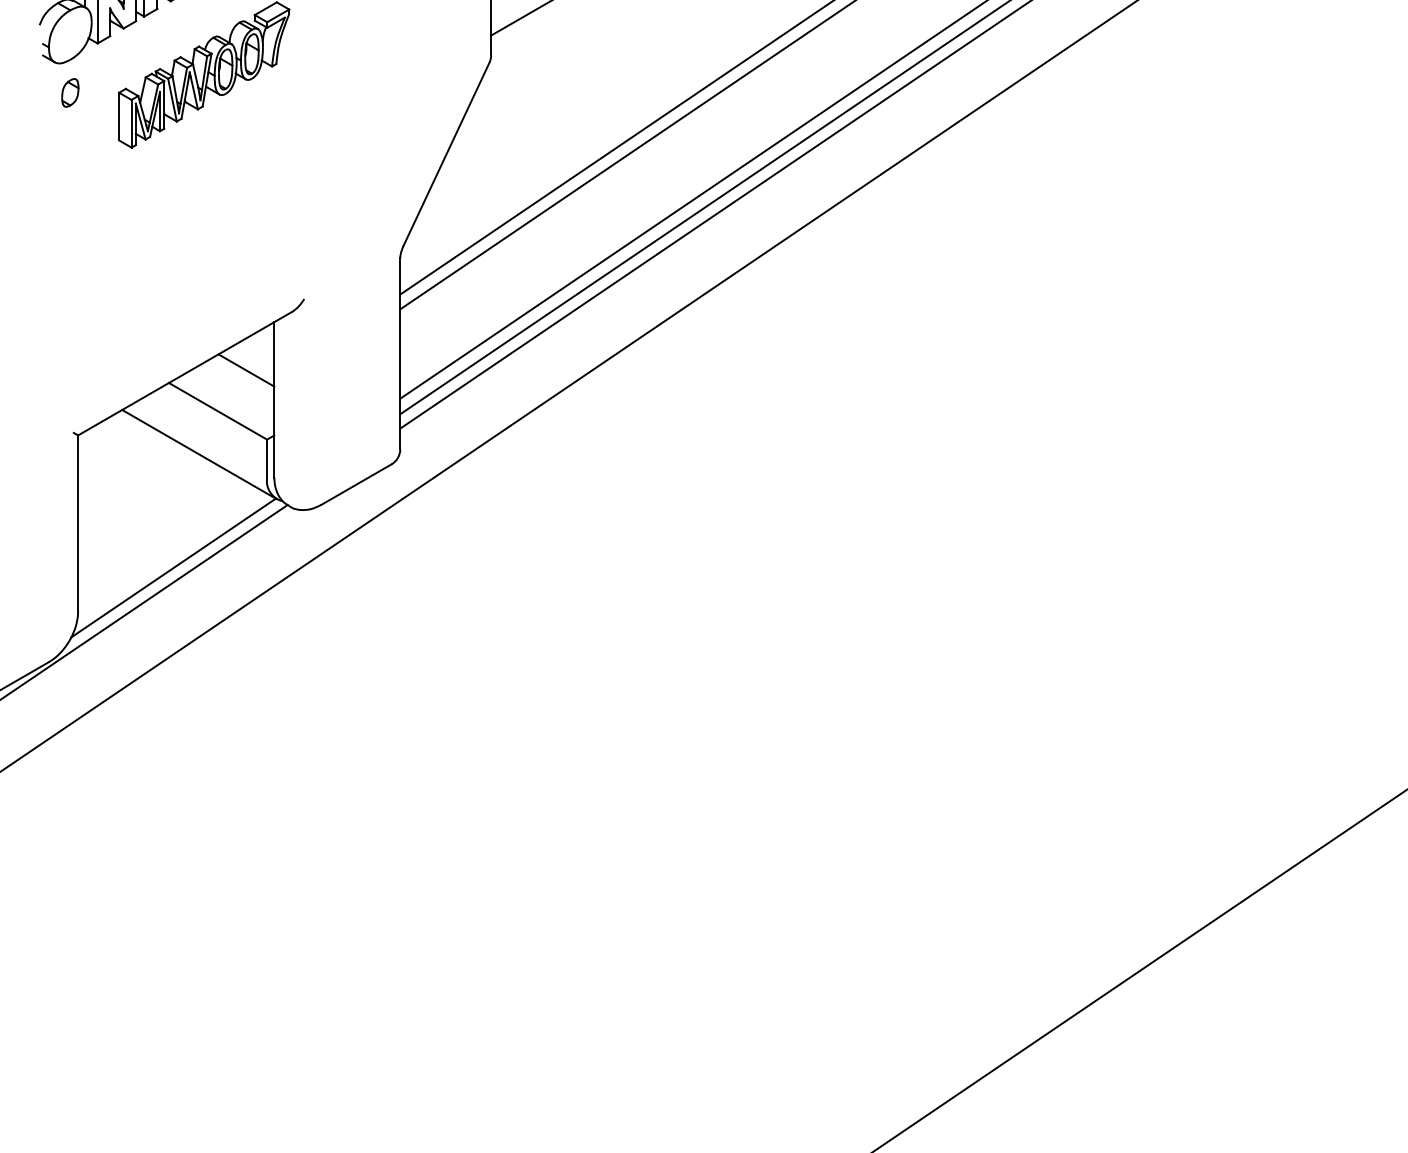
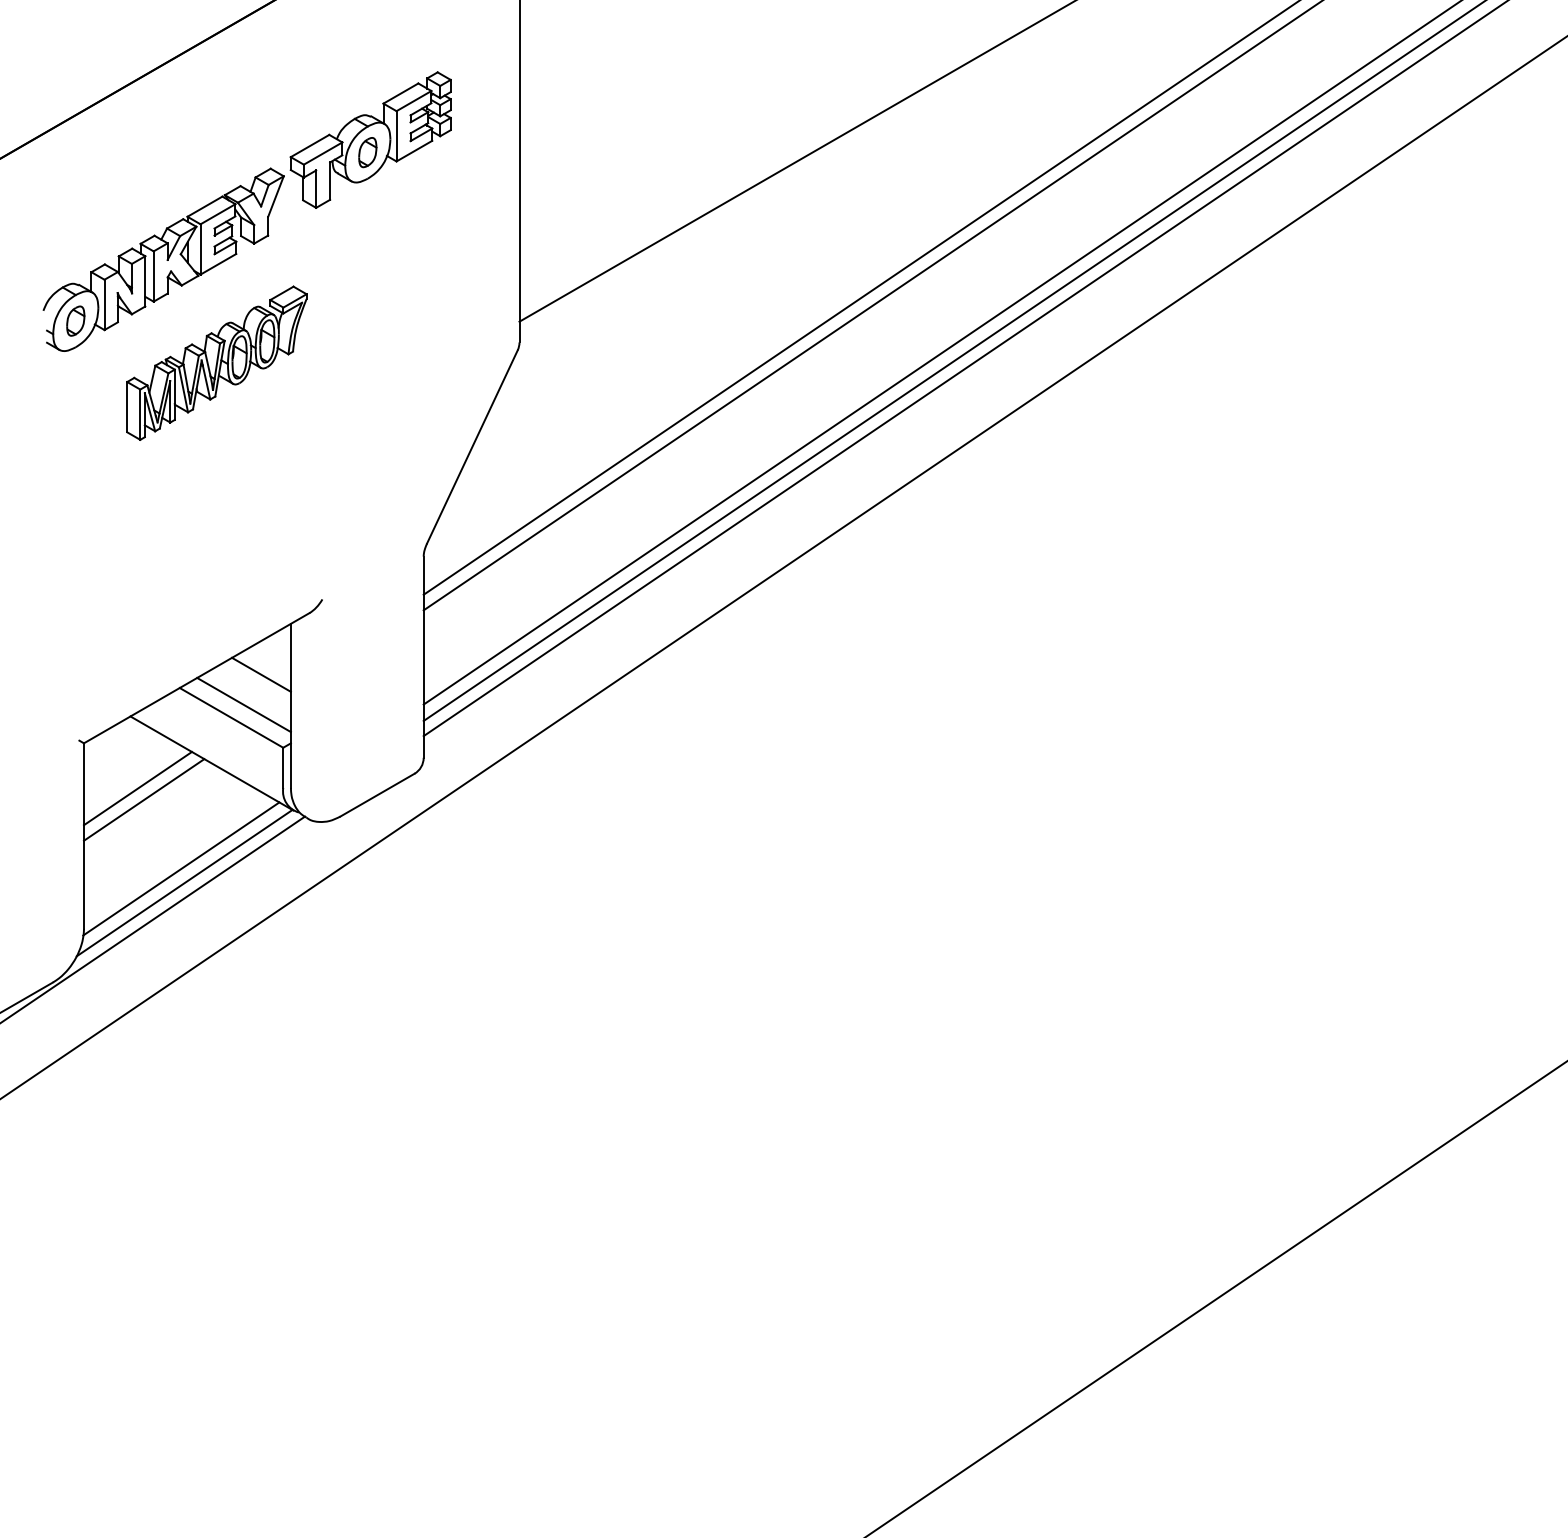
part: (70, 92) -> (75, 320), moved
line: (229, 398) -> (243, 704), added
line: (128, 478) -> (137, 788), added
line: (134, 488) -> (143, 799), added
line: (170, 554) -> (181, 868), added

